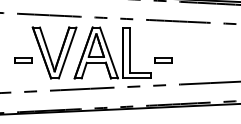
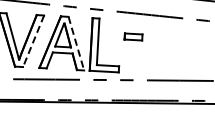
line: (67, 52) -> (33, 40), solid -> dashed
line: (109, 52) -> (76, 43), solid -> dashed
part: (163, 60) -> (133, 36), moved

